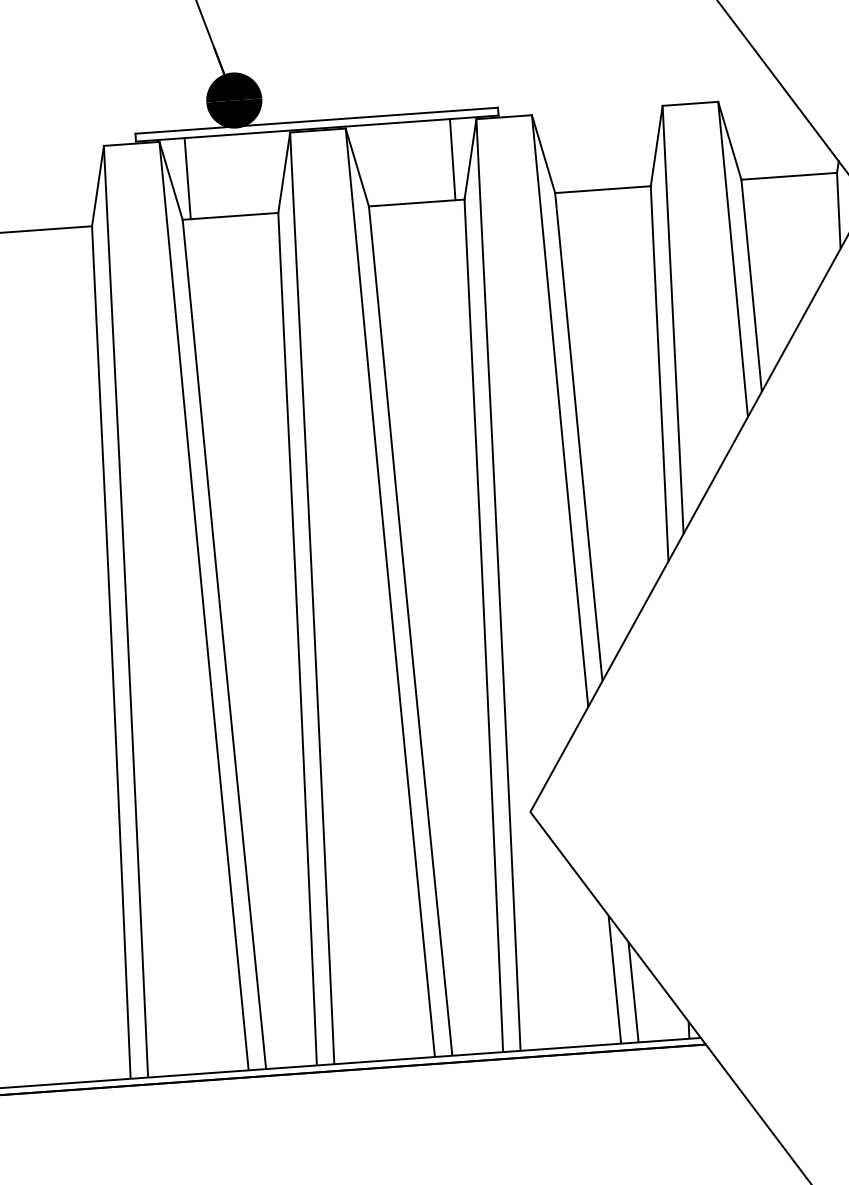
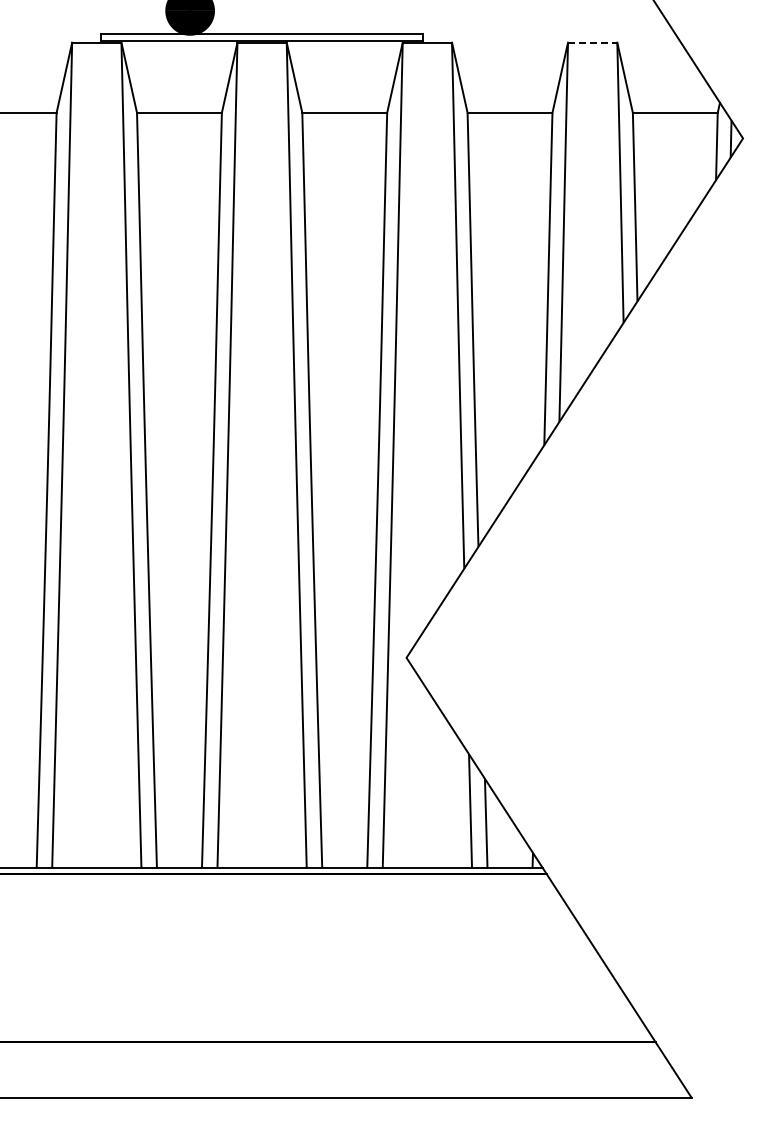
line: (690, 103) -> (592, 42), solid -> dashed
line: (452, 159) -> (379, 76), removed
line: (187, 178) -> (143, 76), removed

